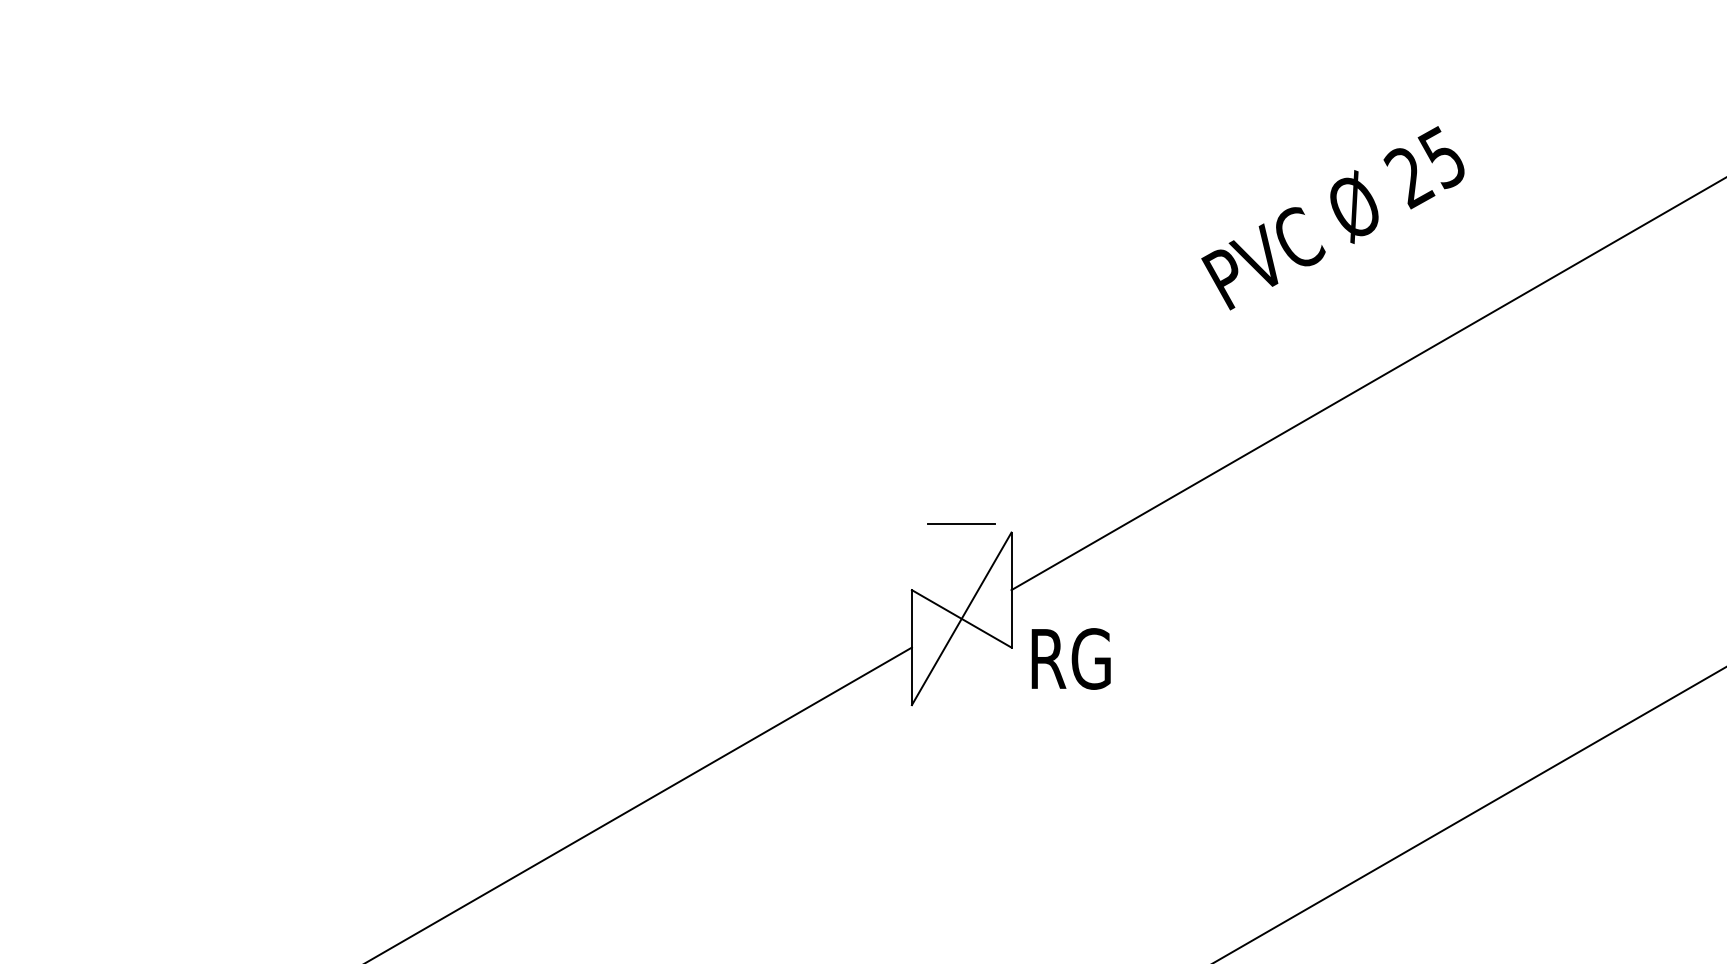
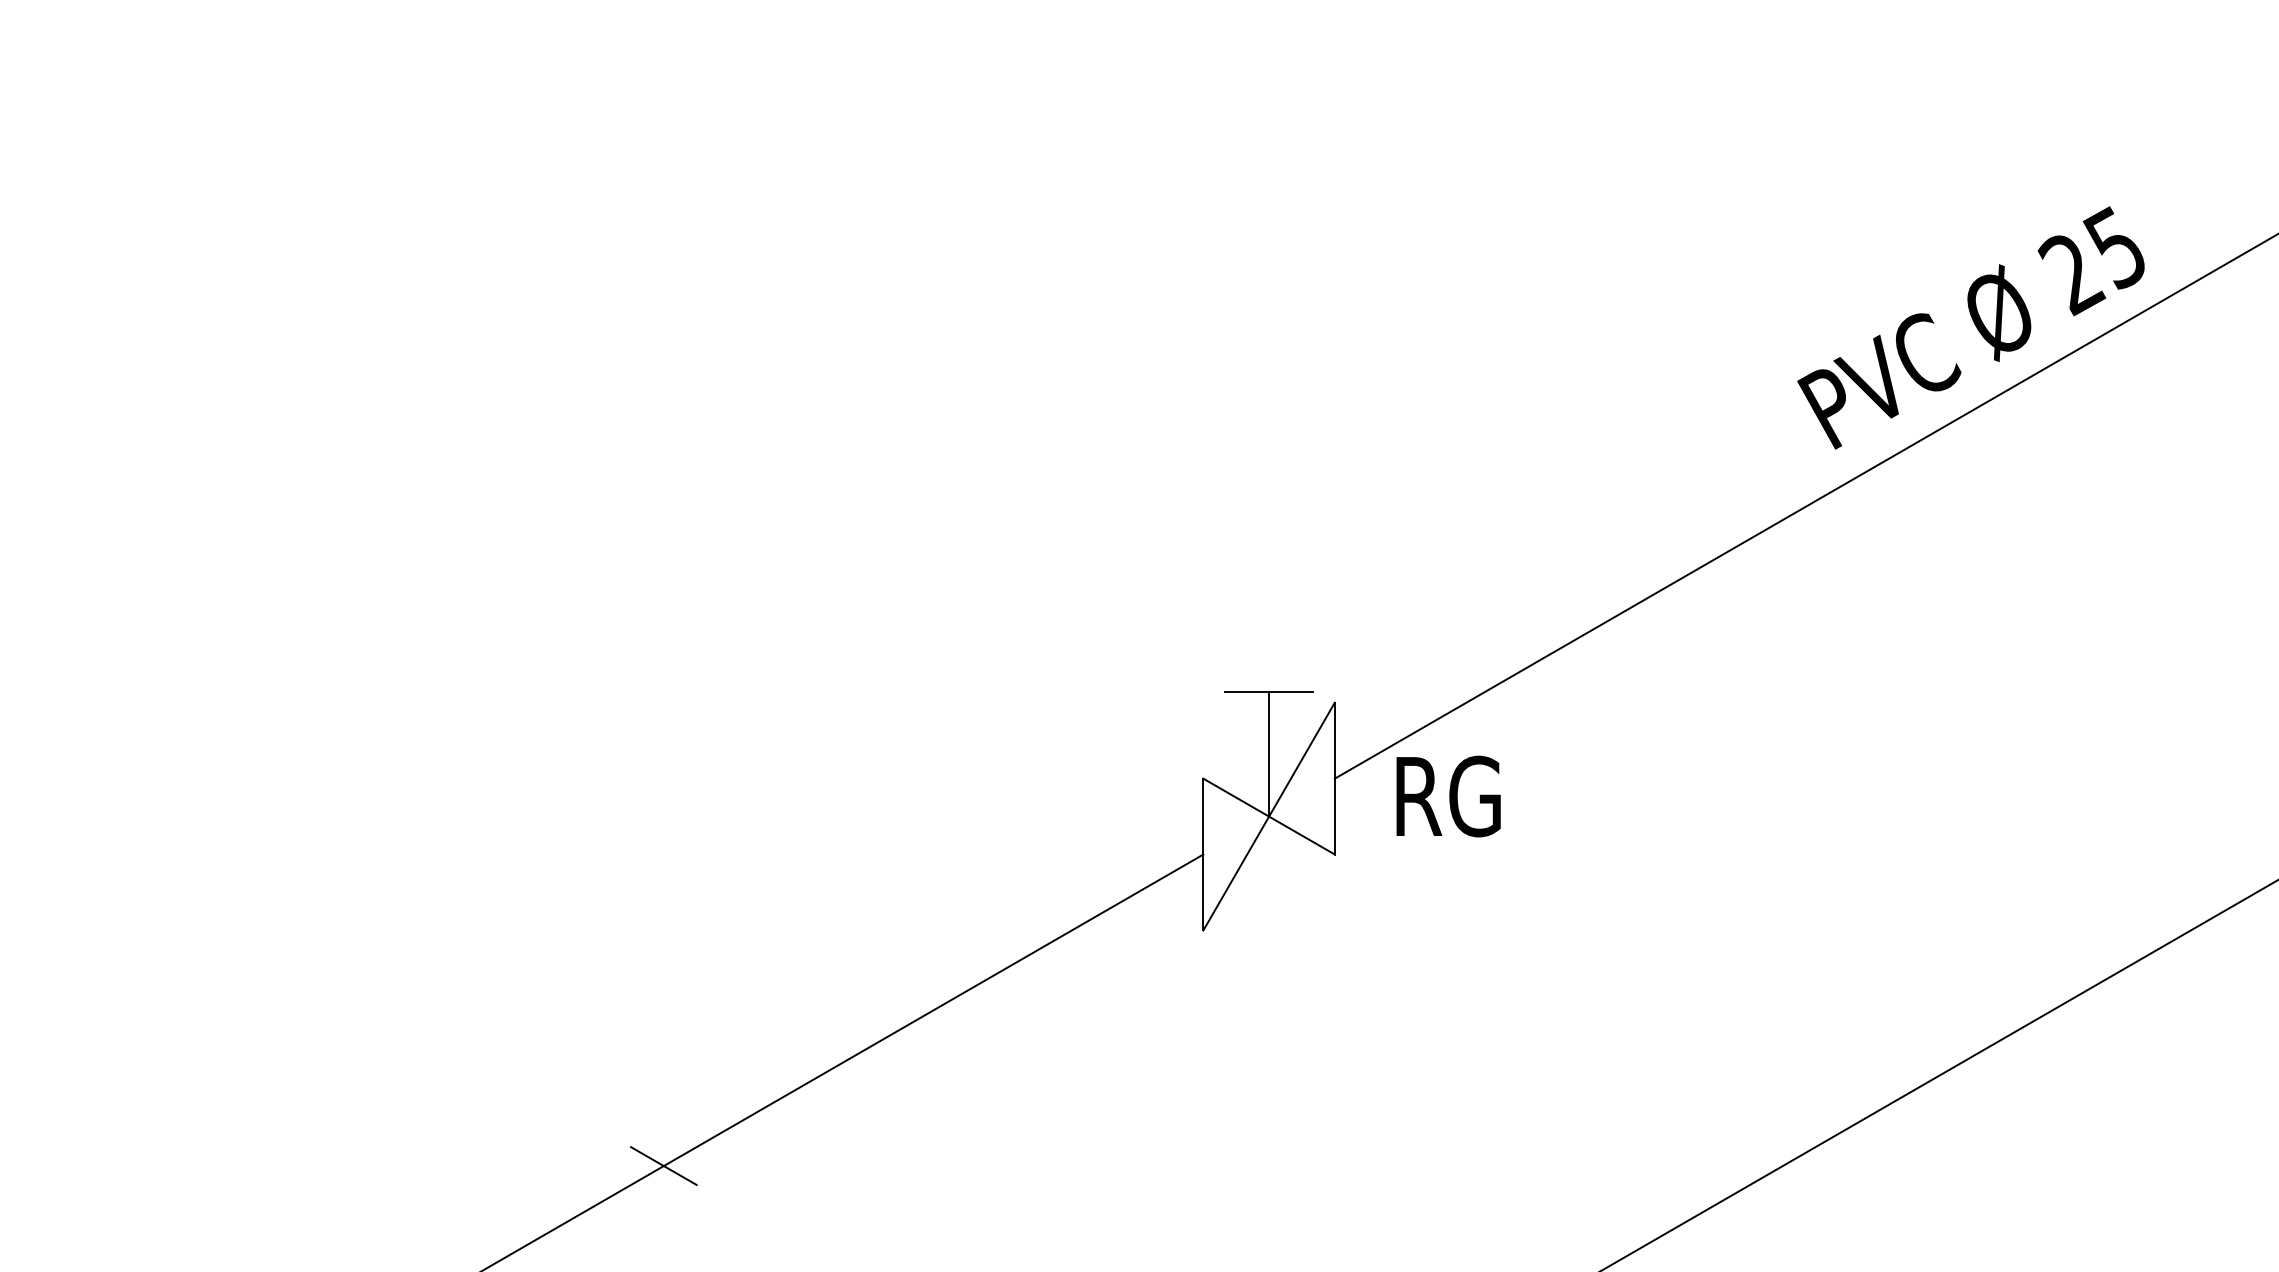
text: (1332, 217) -> (1970, 327), moved
line: (962, 571) -> (1269, 753), added
text: (1071, 658) -> (1448, 796), moved
line: (502, 883) -> (663, 1165), added

